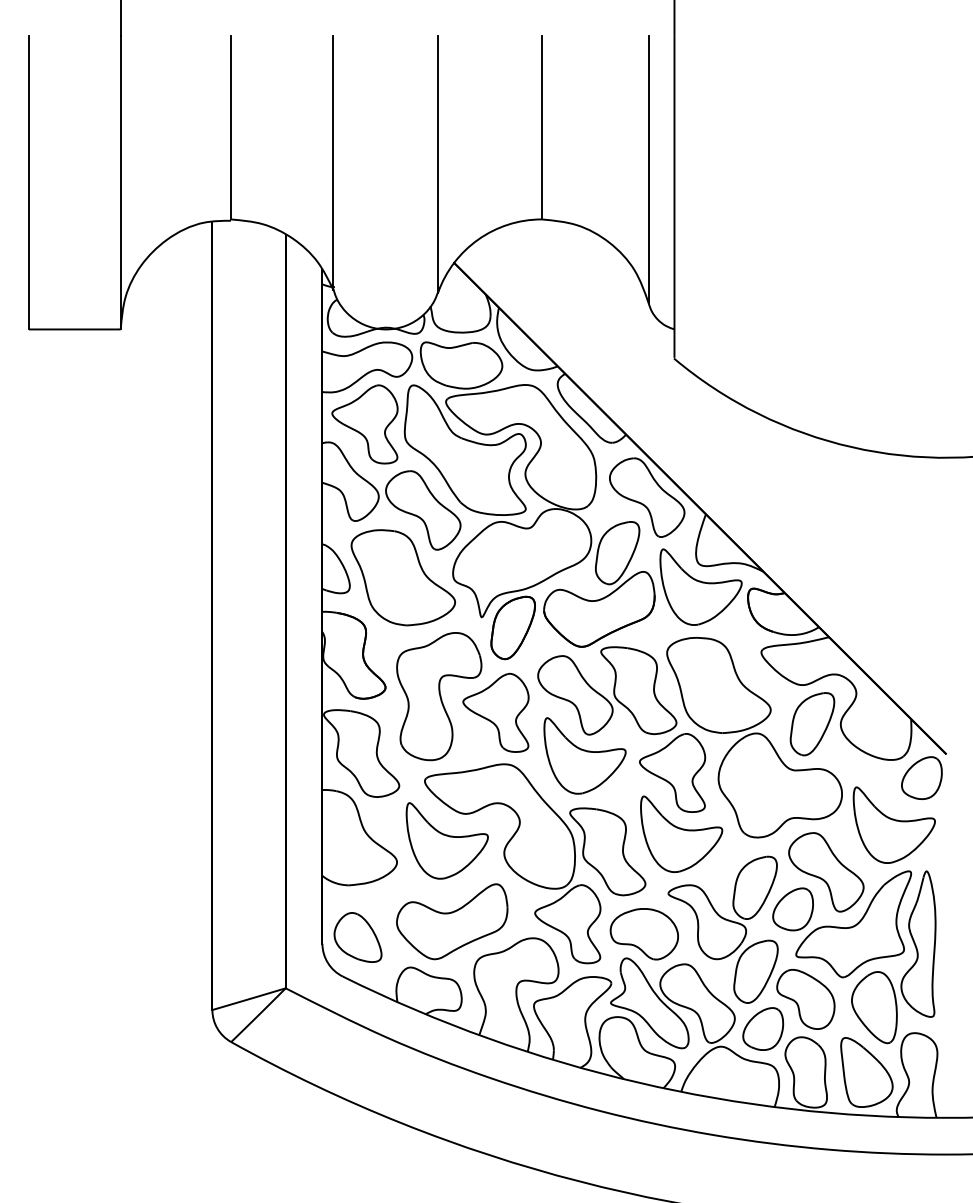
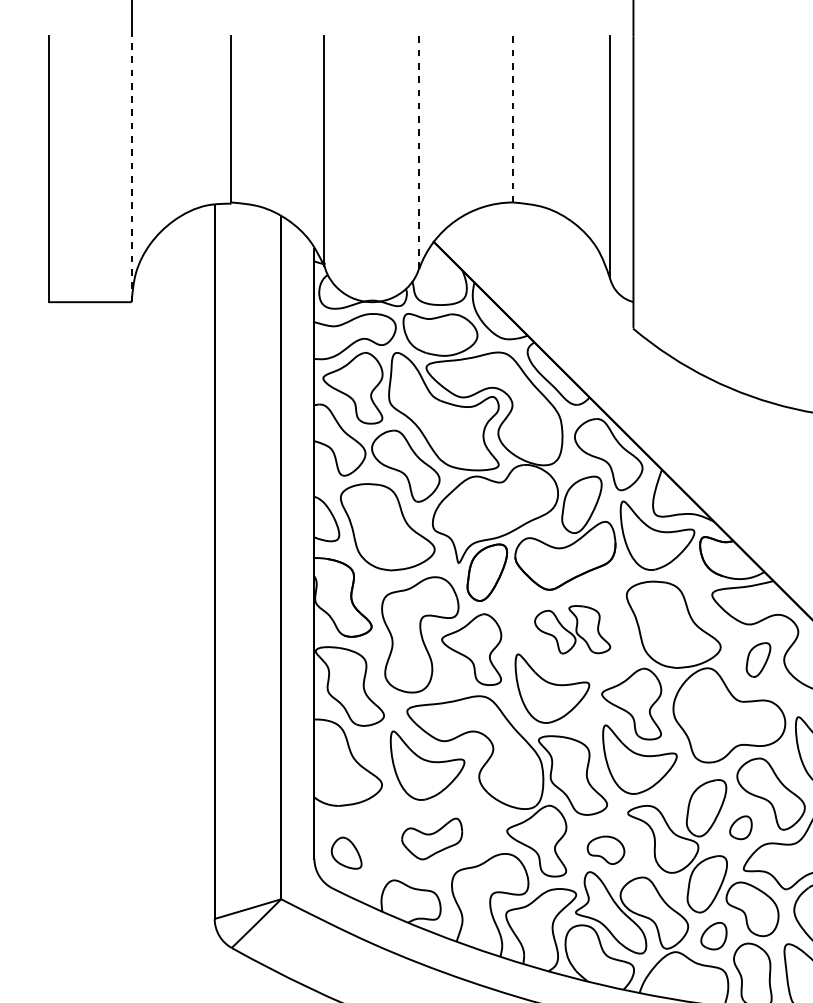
line: (541, 127) -> (512, 119), solid -> dashed
line: (438, 164) -> (419, 152), solid -> dashed
line: (120, 182) -> (131, 169), solid -> dashed
part: (607, 690) -> (572, 629), size x0.6
part: (812, 724) -> (758, 660), size x0.6
part: (792, 909) -> (740, 827), size x0.6
part: (452, 921) -> (432, 838), size x0.6
part: (643, 934) -> (605, 850), size x0.6
part: (357, 937) -> (346, 853), size x0.7
part: (763, 1028) -> (714, 935), size x0.7

